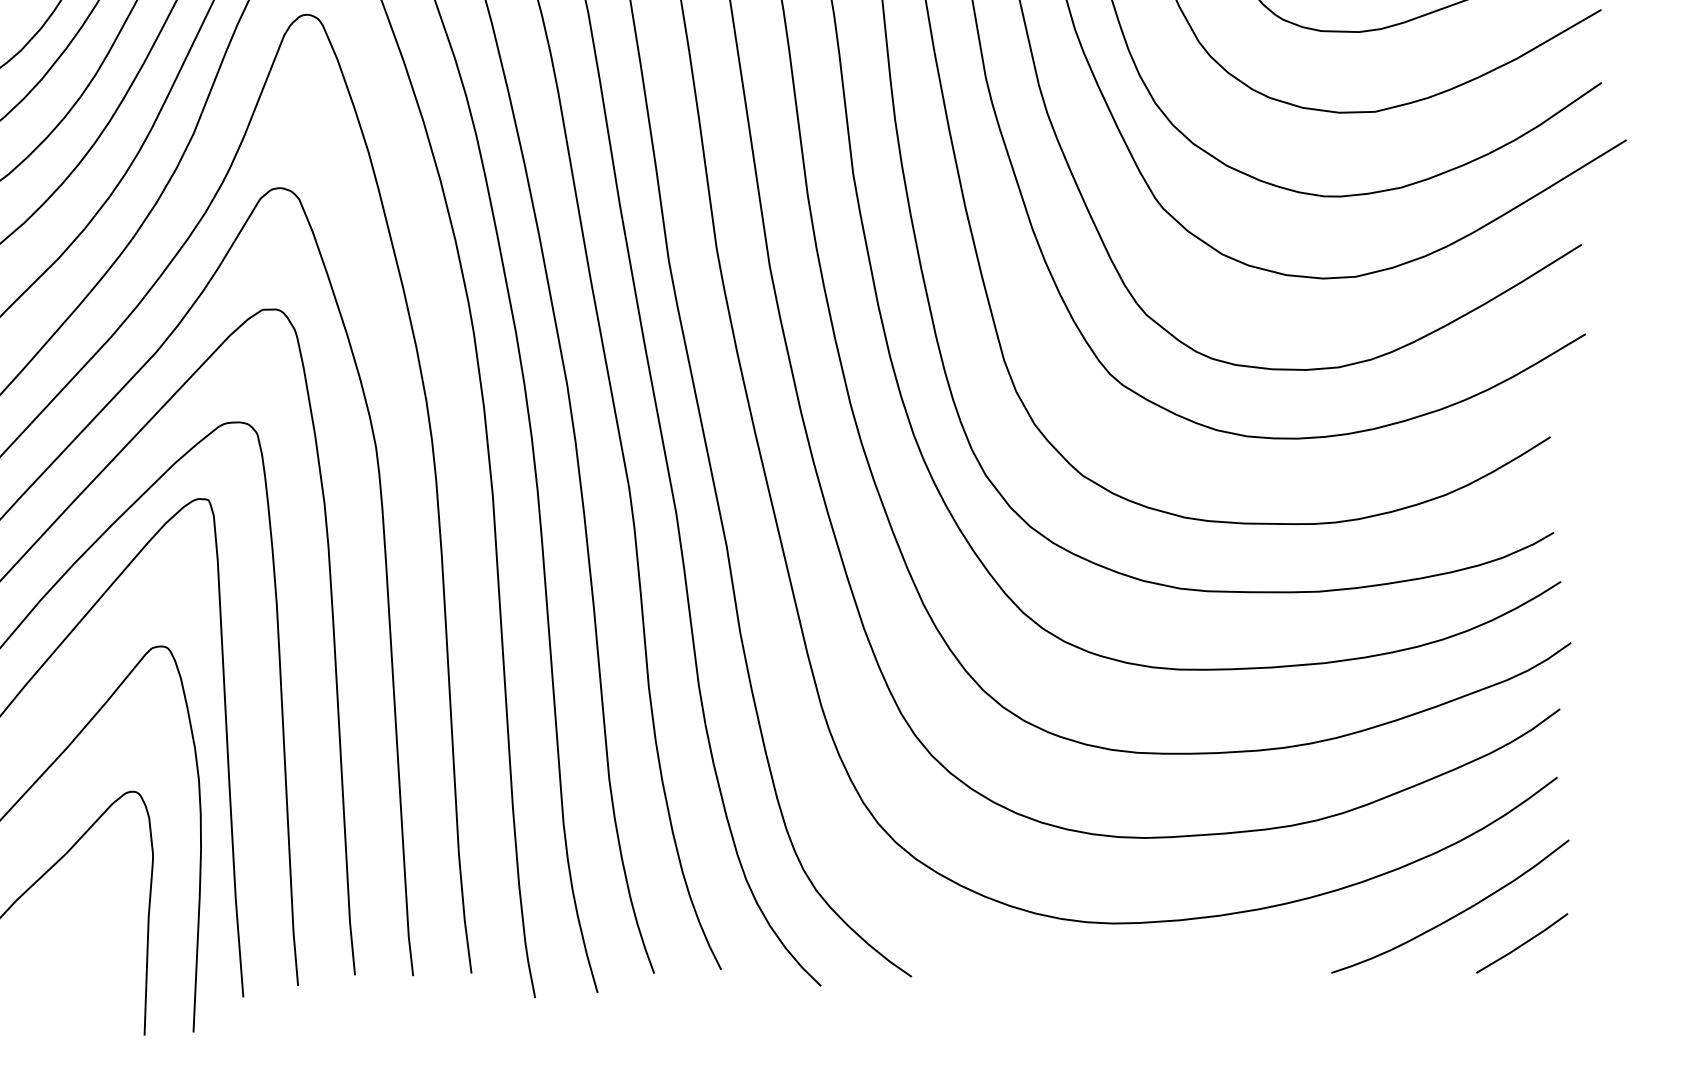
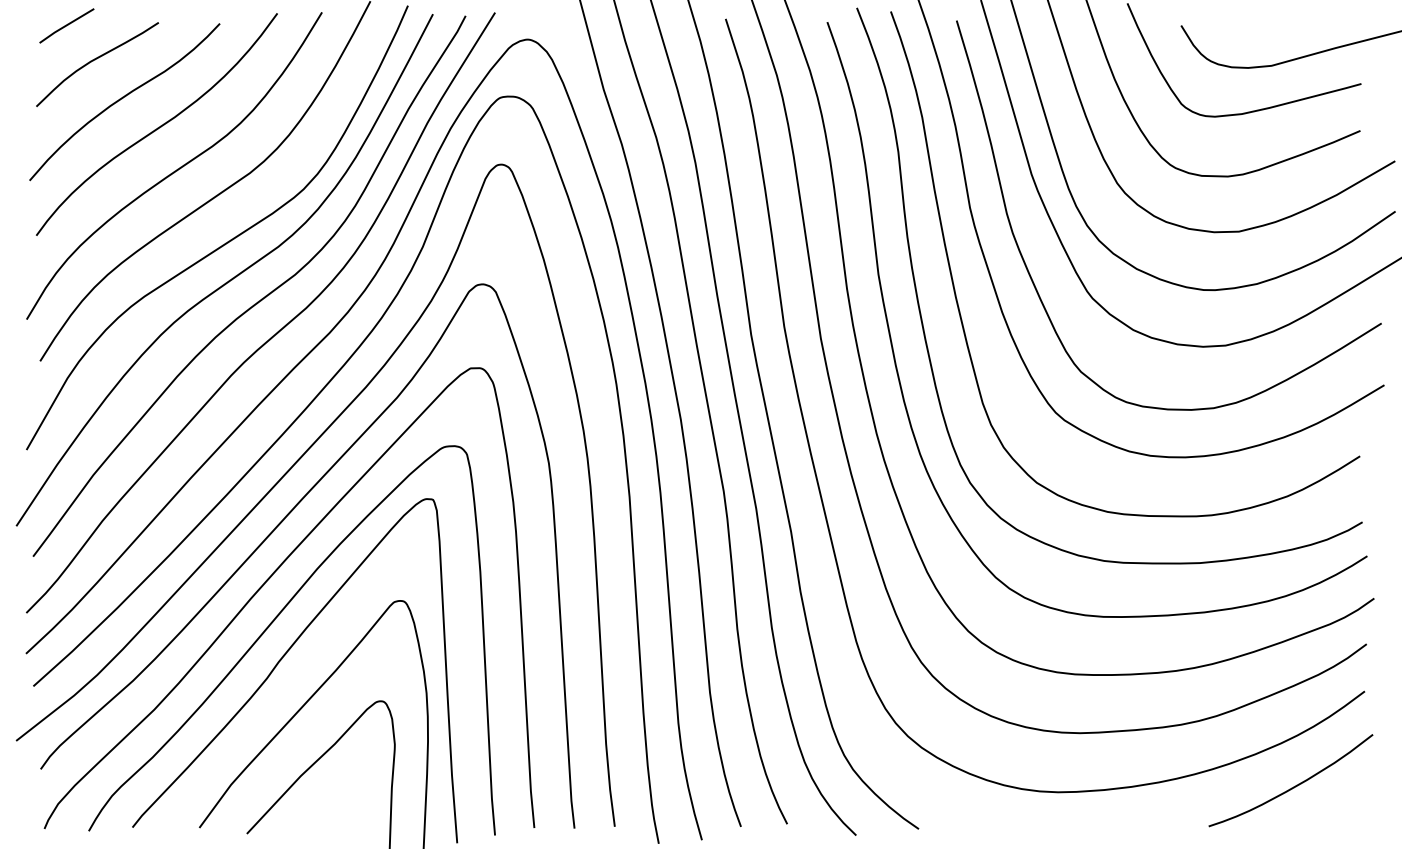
line: (1523, 942) -> (1341, 805), removed

